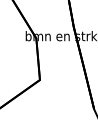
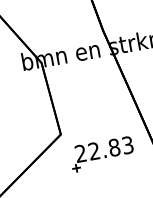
part: (60, 94) -> (101, 153), added

